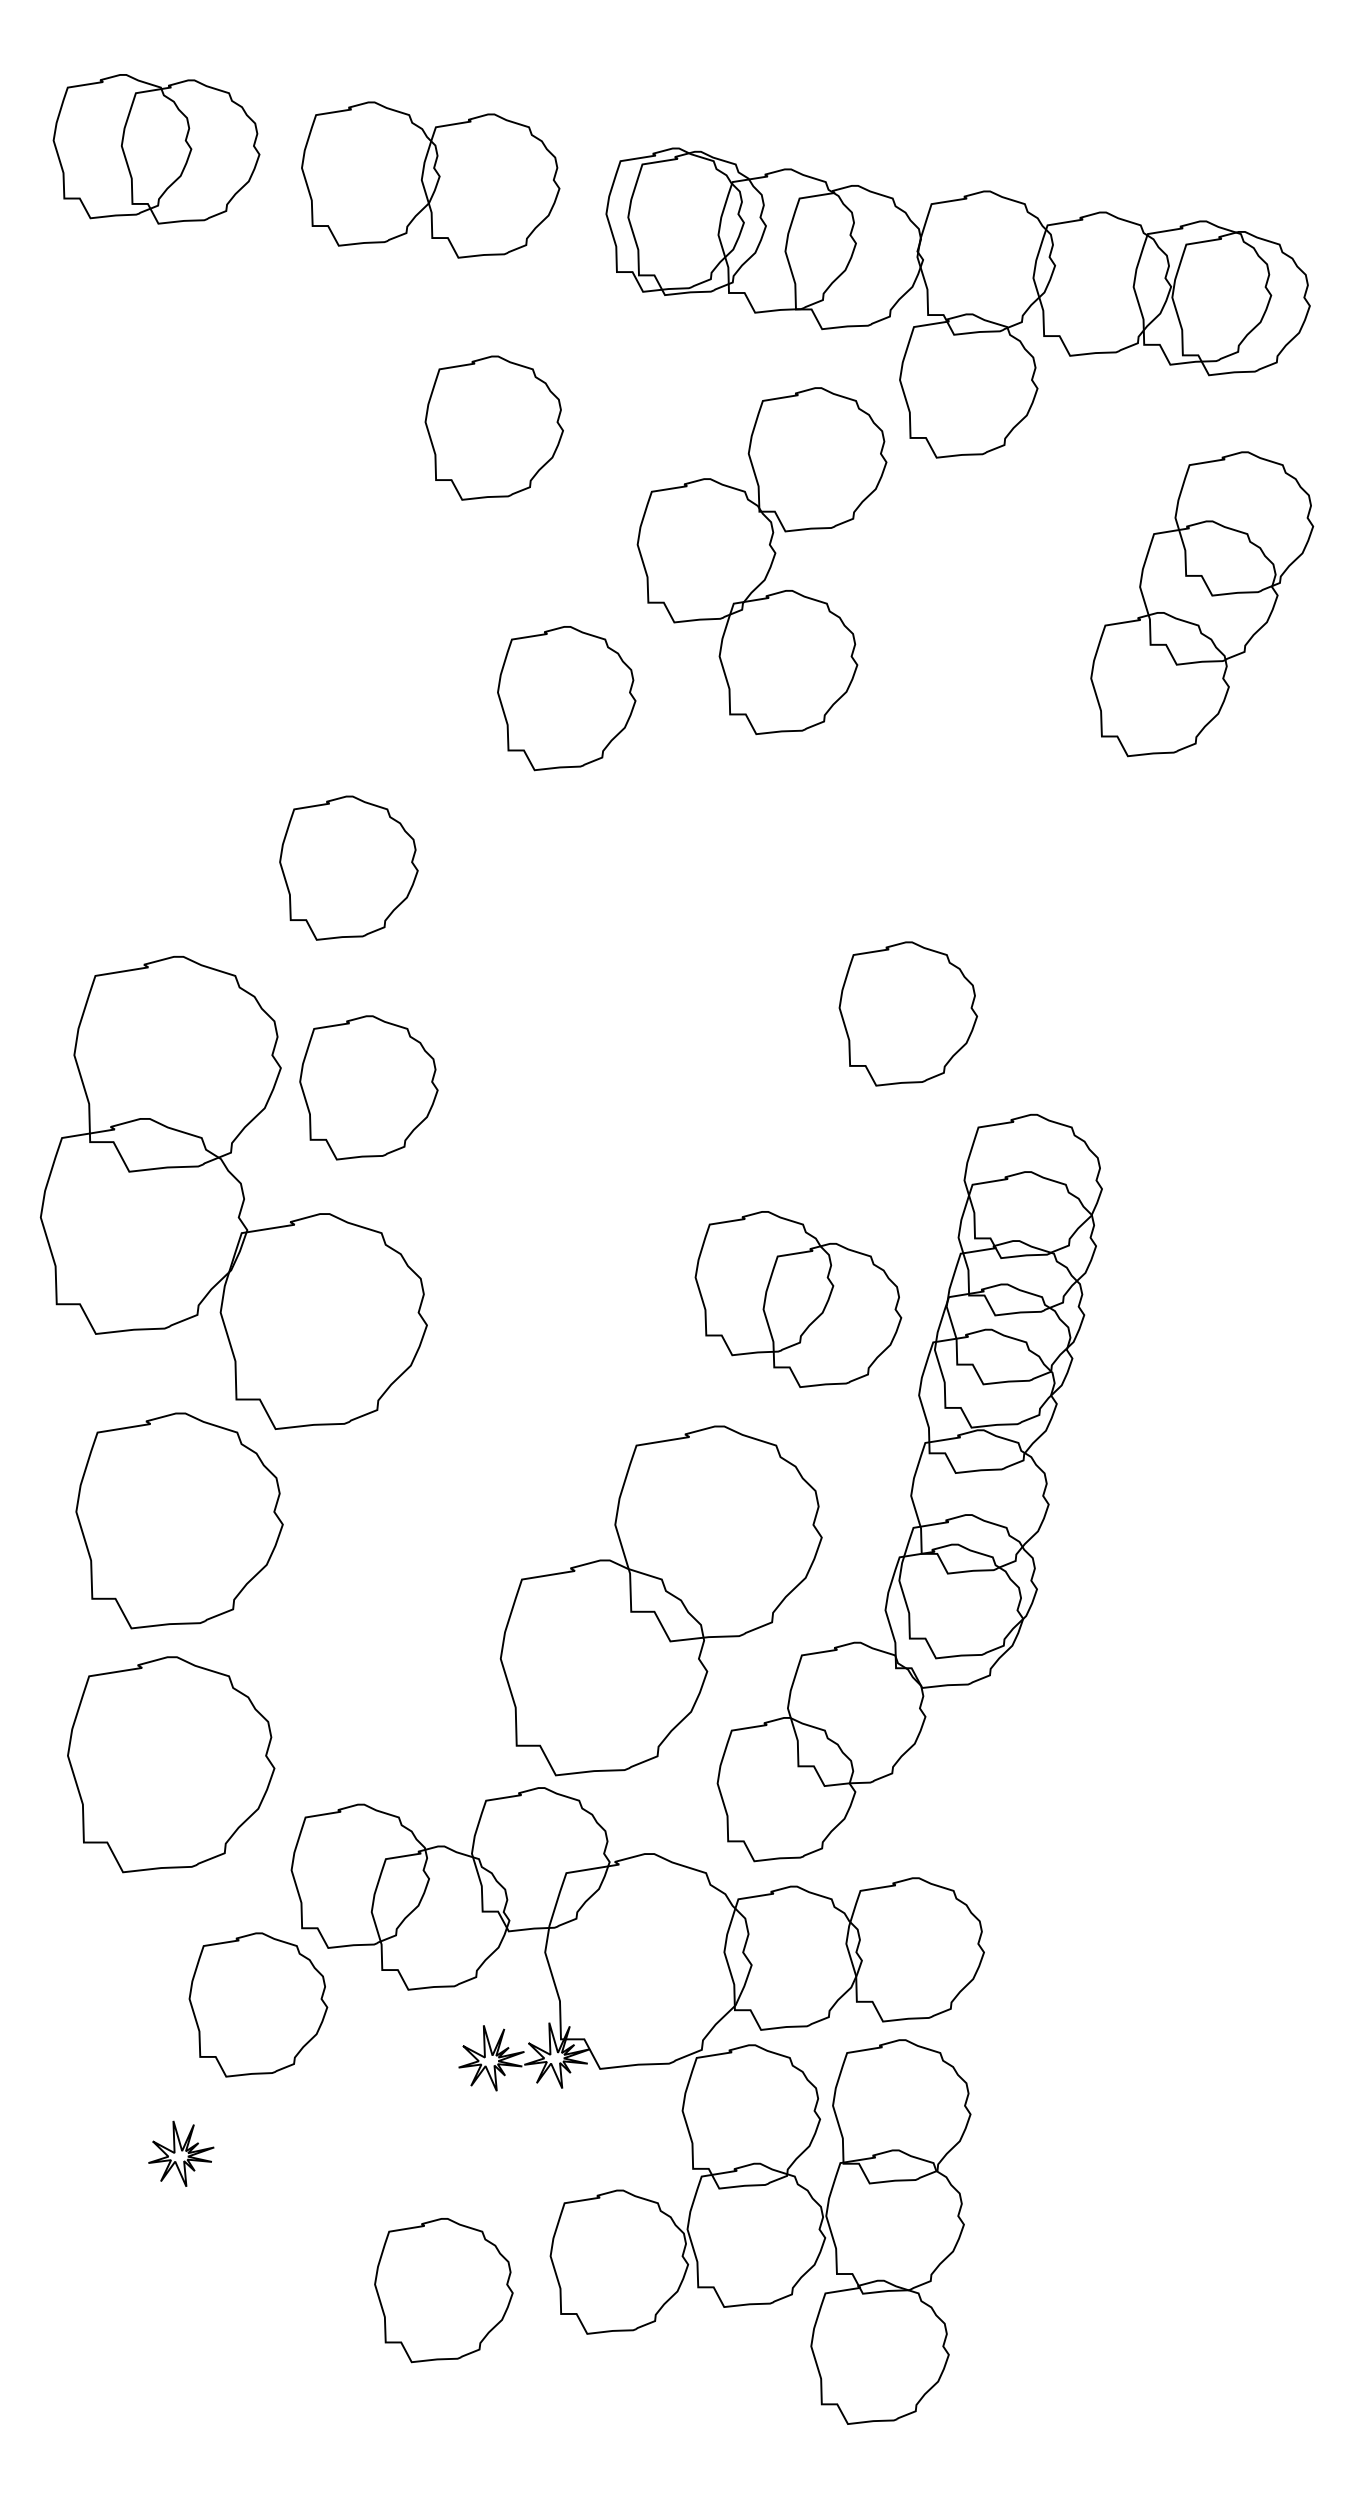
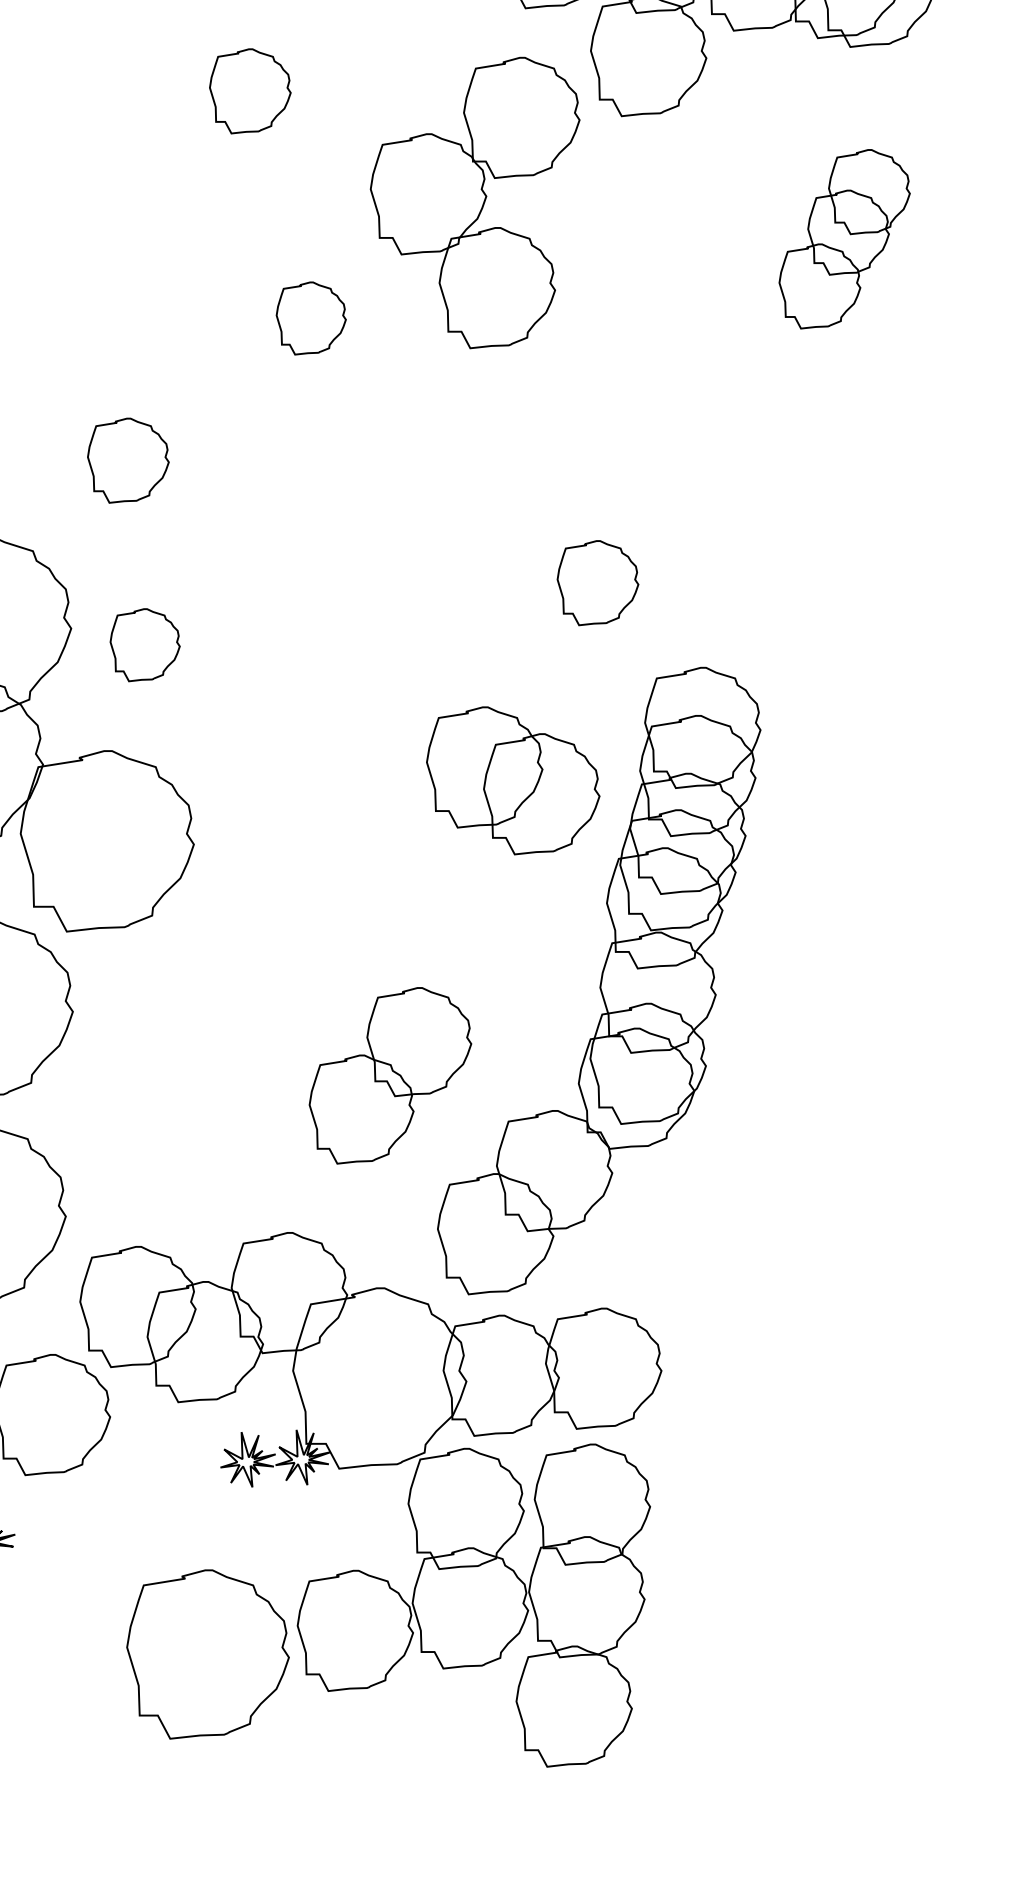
part: (493, 427) -> (249, 90), size x0.7
part: (1202, 604) -> (844, 239), size x0.7
part: (566, 698) -> (311, 318), size x0.6
part: (348, 867) -> (128, 460), size x0.7
part: (908, 1013) -> (598, 582), size x0.7
part: (368, 1087) -> (144, 644), size x0.6
part: (798, 1299) -> (513, 780), moved
part: (660, 1600) -> (389, 1075), size x0.6
part: (443, 2290) -> (207, 1654), size x1.4

